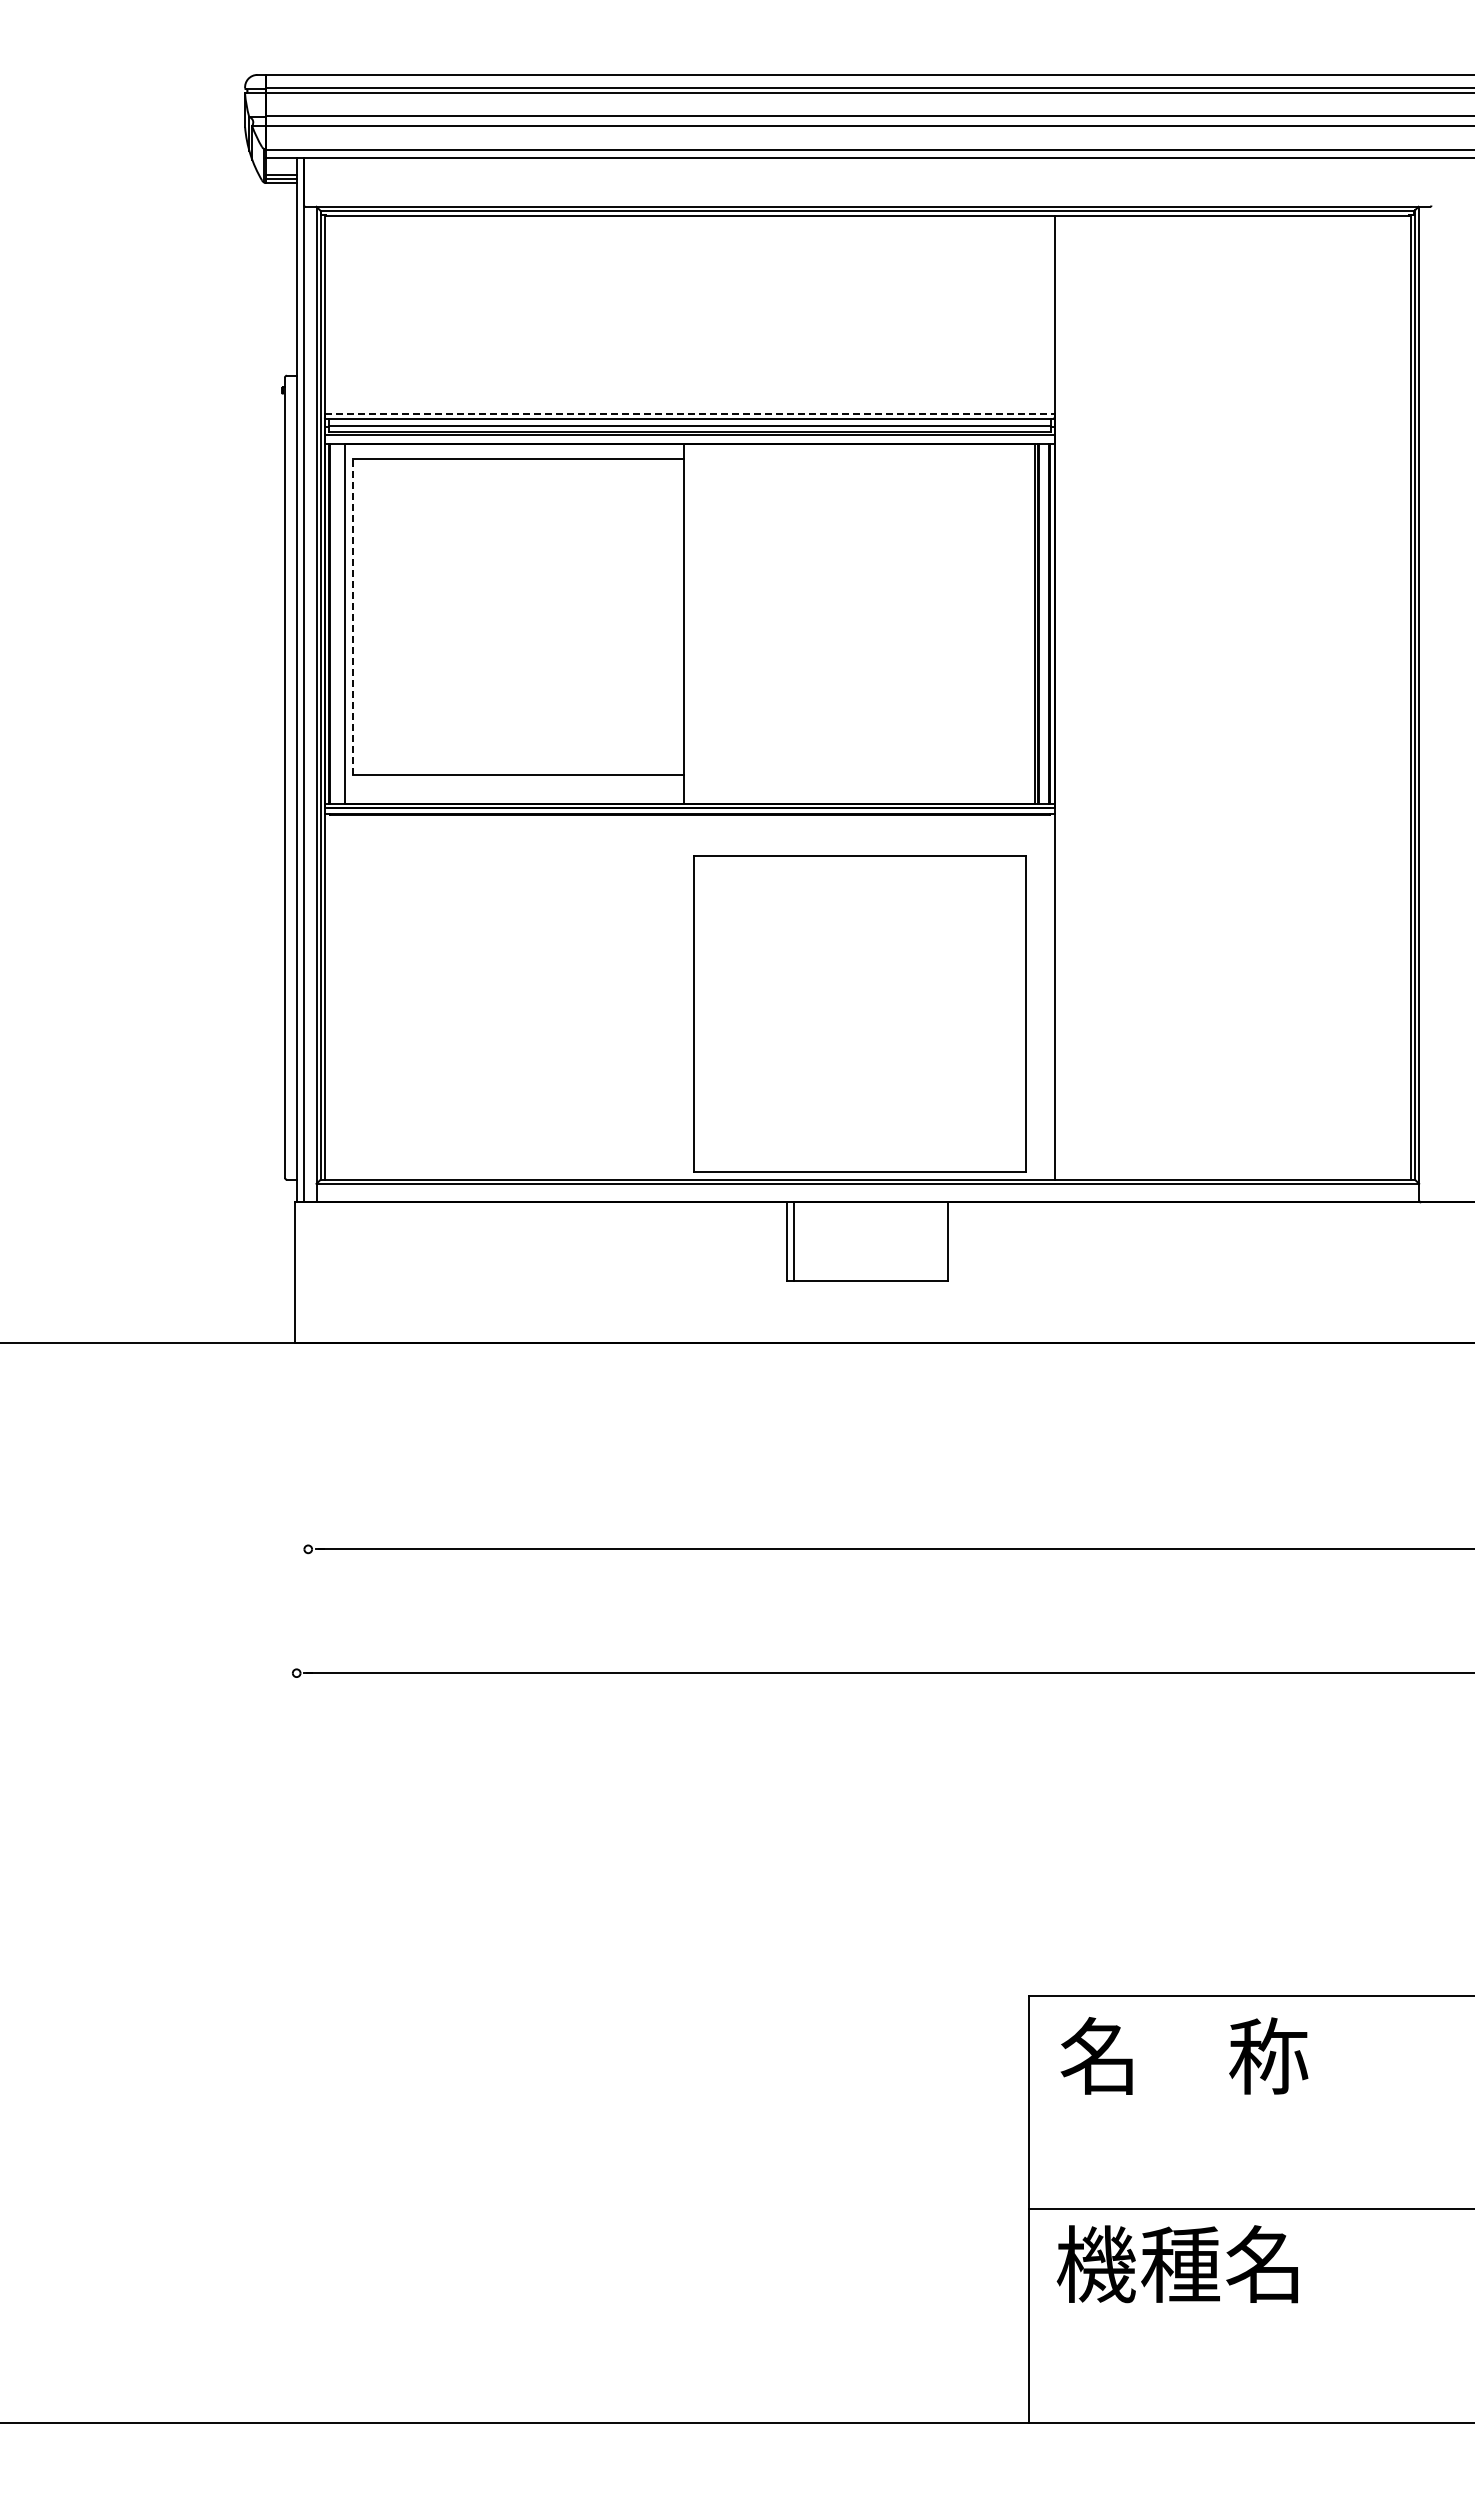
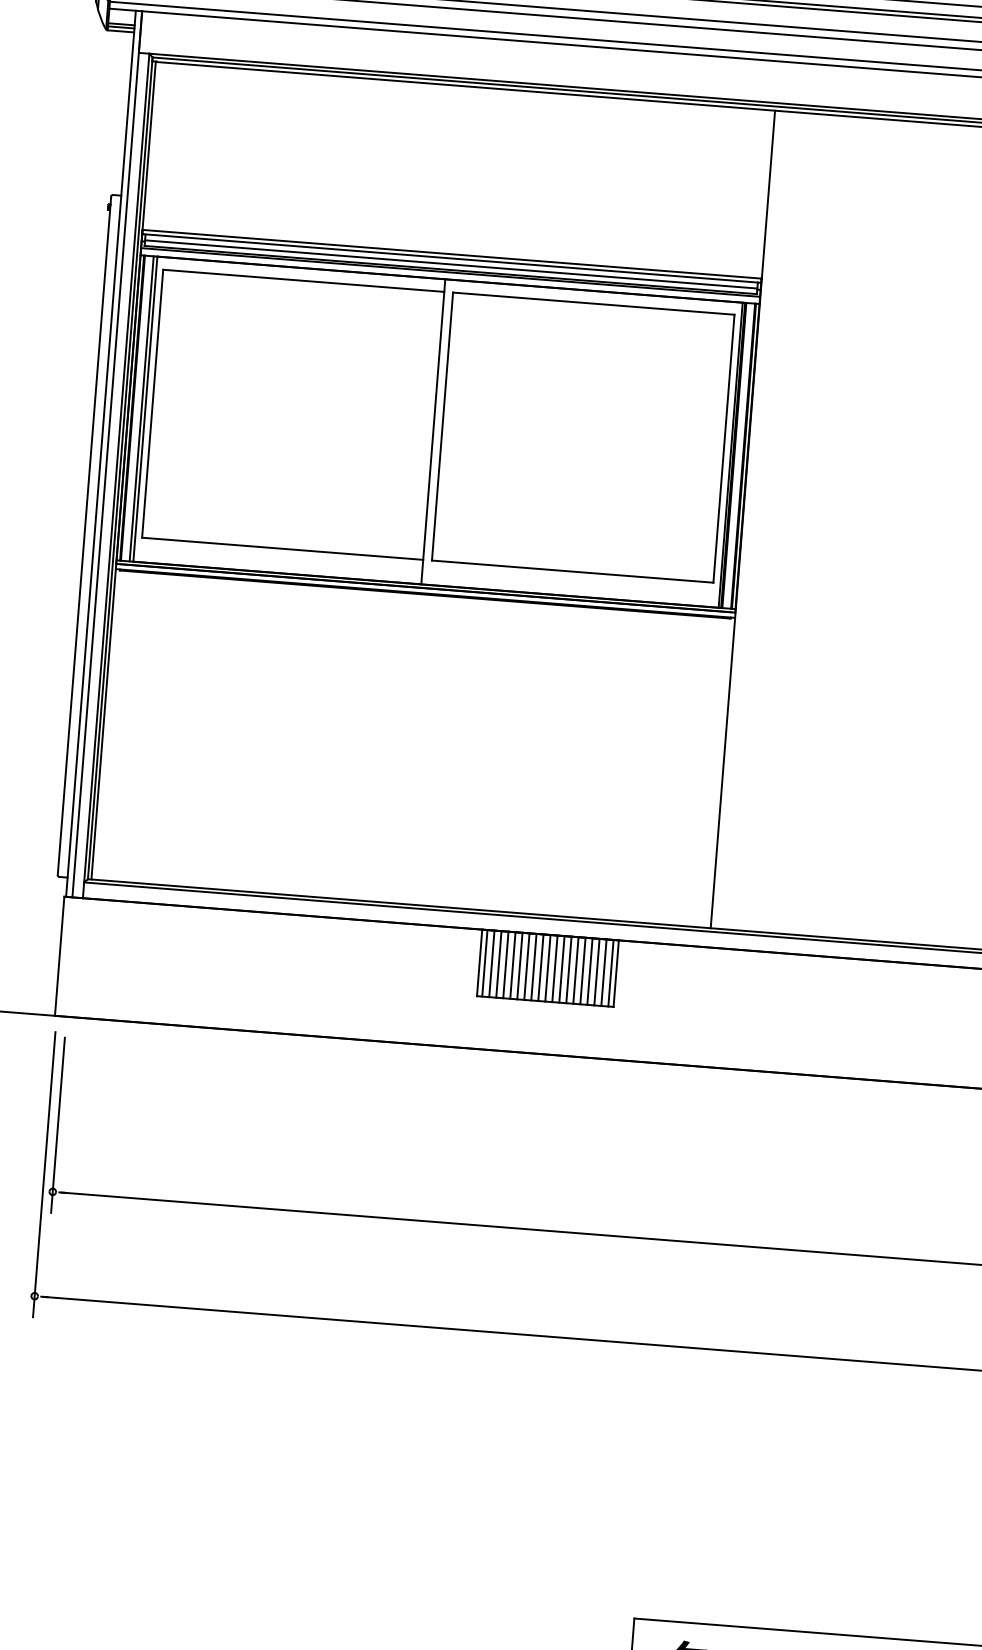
line: (689, 413) -> (451, 253), dashed -> solid
line: (352, 616) -> (152, 403), dashed -> solid
line: (340, 623) -> (141, 408), added
part: (859, 1013) -> (582, 437), moved
line: (801, 1241) -> (491, 963), added
line: (810, 1241) -> (499, 964), added
line: (818, 1241) -> (506, 964), added
line: (826, 1241) -> (512, 965), added
line: (834, 1241) -> (519, 965), added
line: (843, 1241) -> (527, 966), added
line: (851, 1241) -> (534, 967), added
line: (859, 1241) -> (540, 967), added
line: (867, 1241) -> (547, 968), added
line: (876, 1241) -> (555, 968), added
line: (884, 1241) -> (562, 969), added
line: (892, 1241) -> (568, 969), added
line: (900, 1241) -> (575, 970), added
line: (909, 1241) -> (583, 970), added
line: (917, 1241) -> (590, 971), added
line: (925, 1241) -> (596, 971), added
line: (933, 1241) -> (603, 972), added
line: (942, 1241) -> (611, 973), added
line: (308, 1470) -> (58, 1125), added
line: (296, 1529) -> (44, 1174), added

